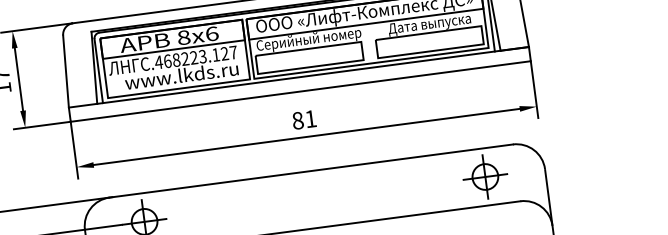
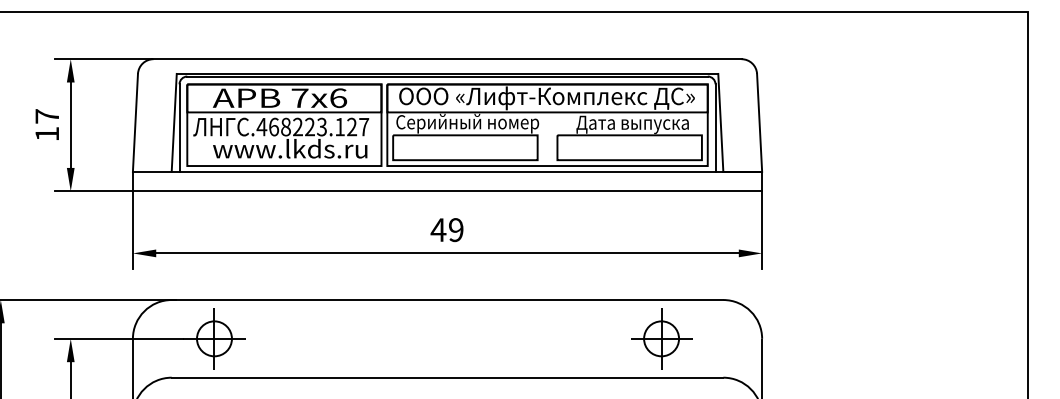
text: (183, 37) -> (299, 98), 8 -> 7
text: (303, 120) -> (446, 230), 81 -> 49
part: (485, 176) -> (661, 338), moved

